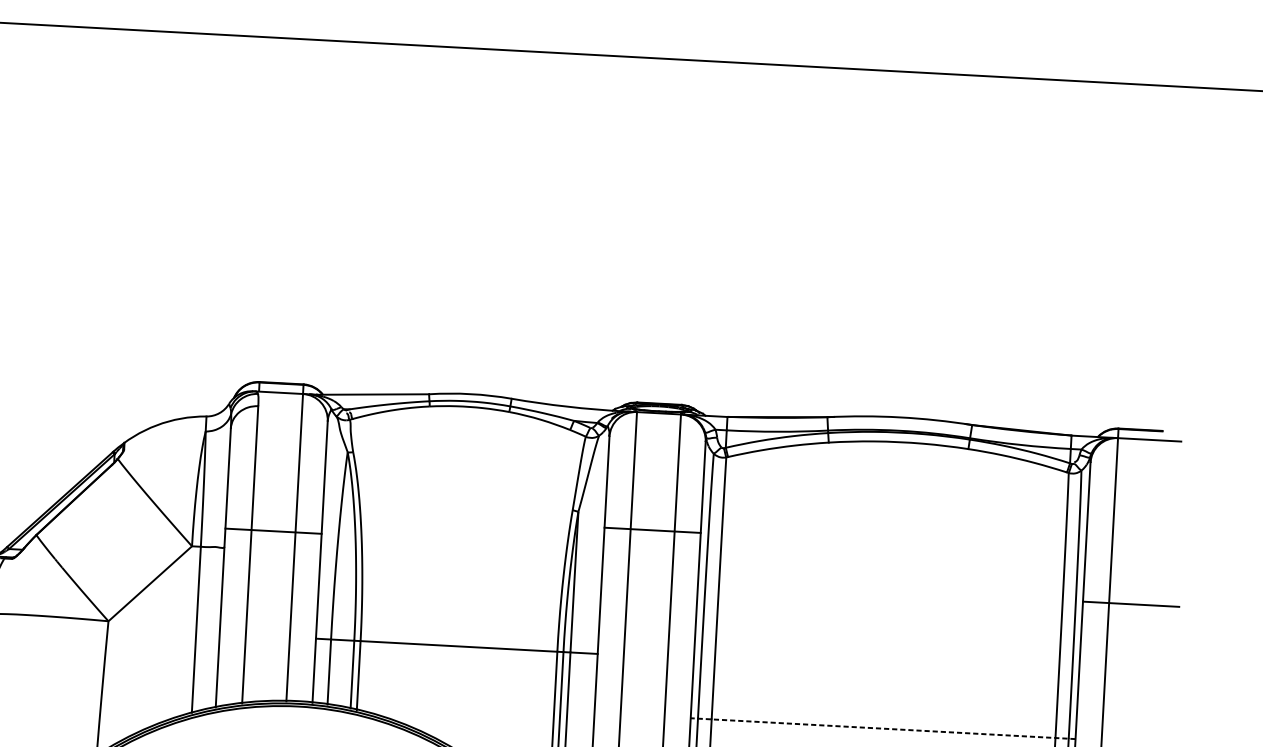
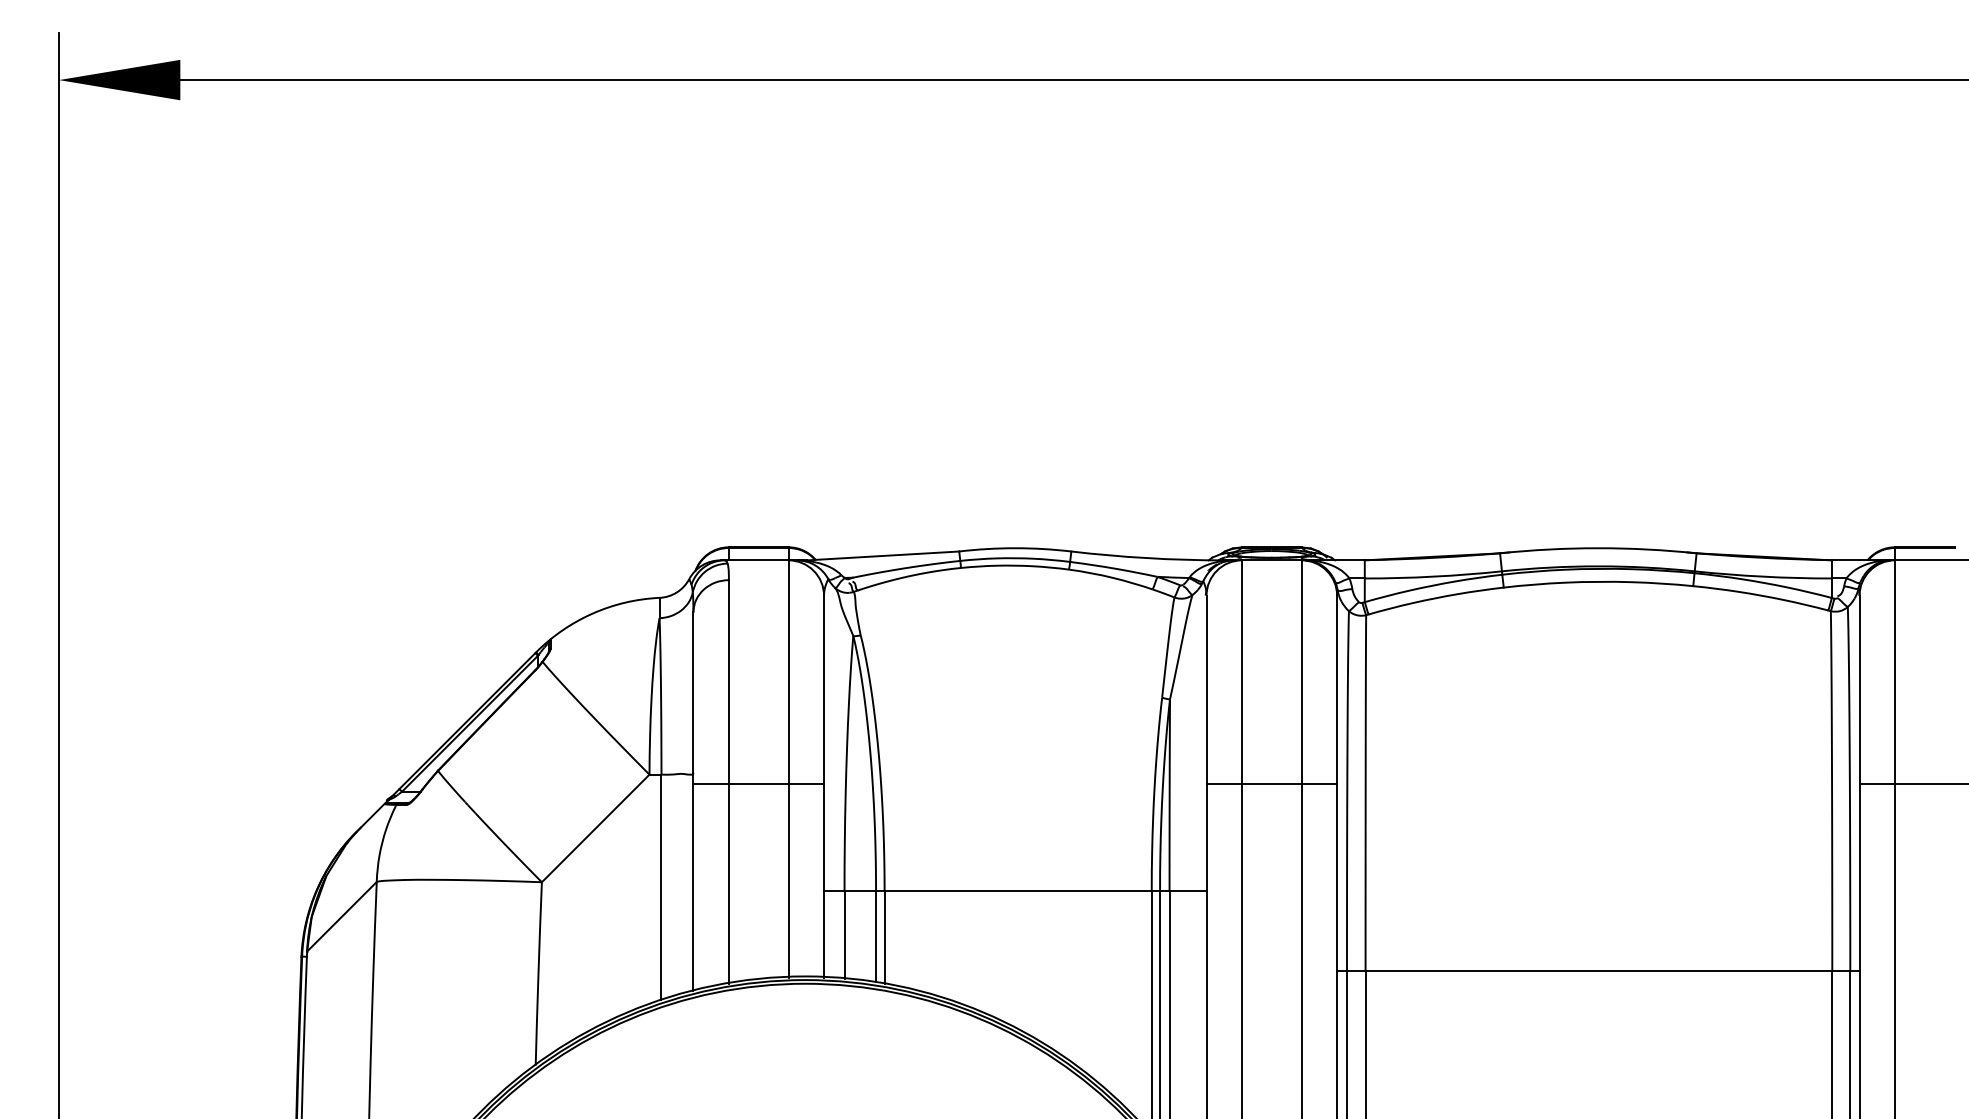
line: (652, 530) -> (1271, 784), moved
line: (273, 531) -> (758, 784), moved
line: (882, 728) -> (1597, 970), dashed -> solid

